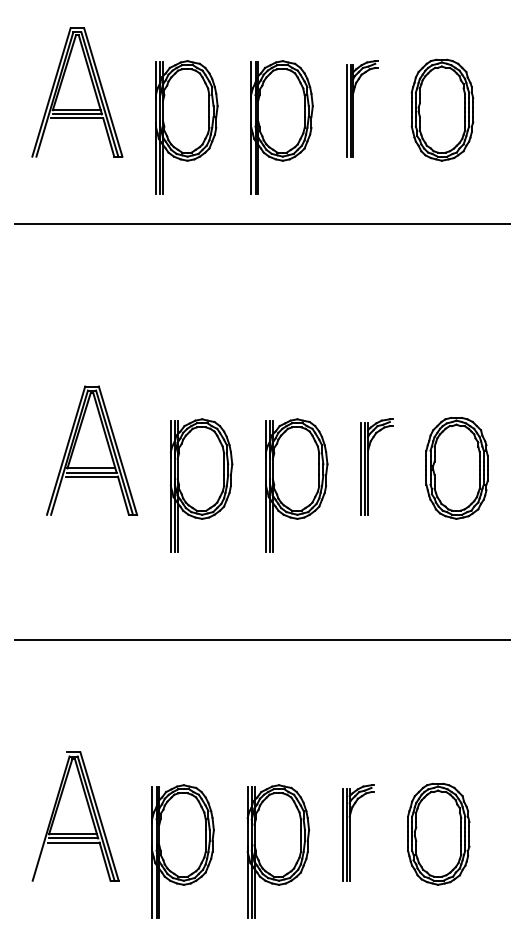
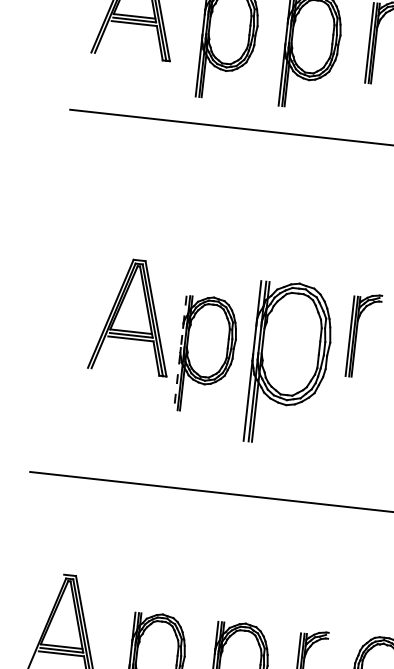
part: (91, 450) -> (132, 316), moved
part: (368, 466) -> (356, 334), moved
part: (296, 485) -> (289, 364), size x1.4
line: (170, 486) -> (179, 353), solid -> dashed

